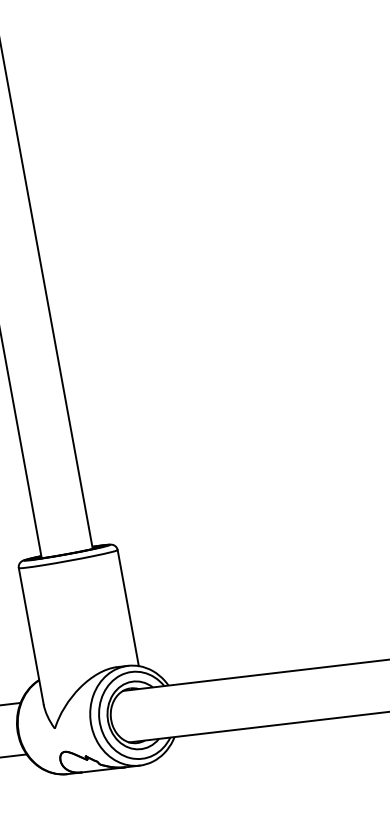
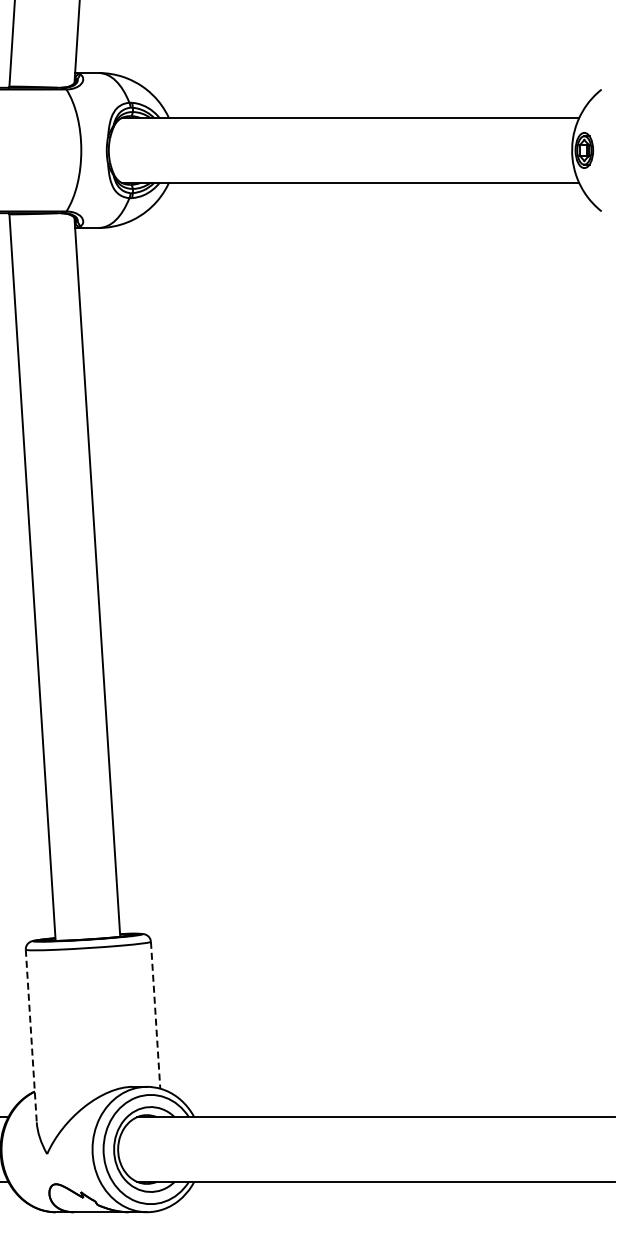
line: (128, 608) -> (155, 1015), solid -> dashed
line: (31, 636) -> (31, 1036), solid -> dashed

